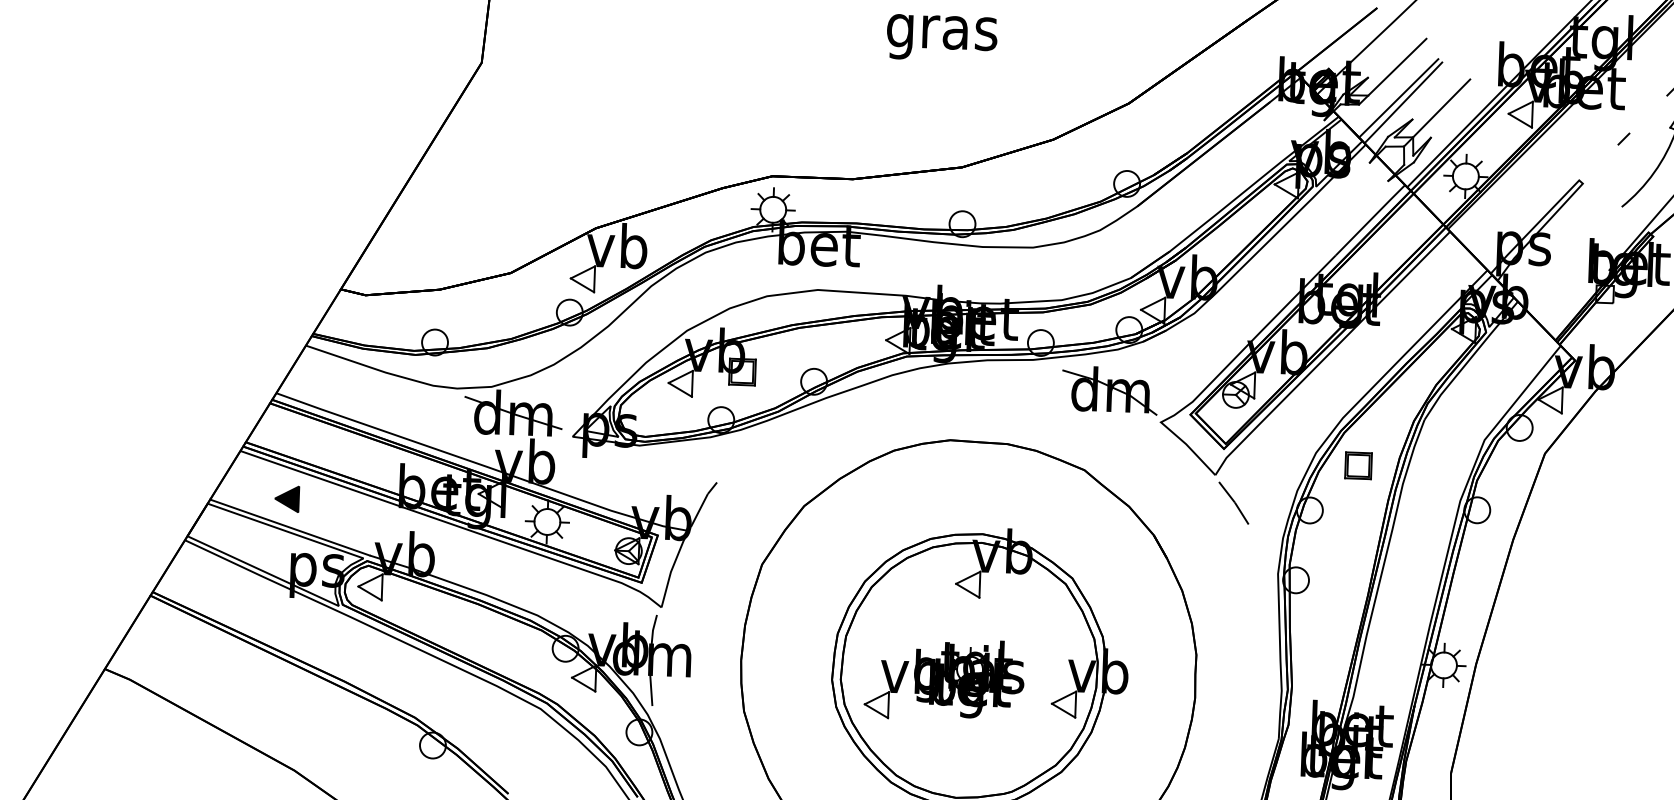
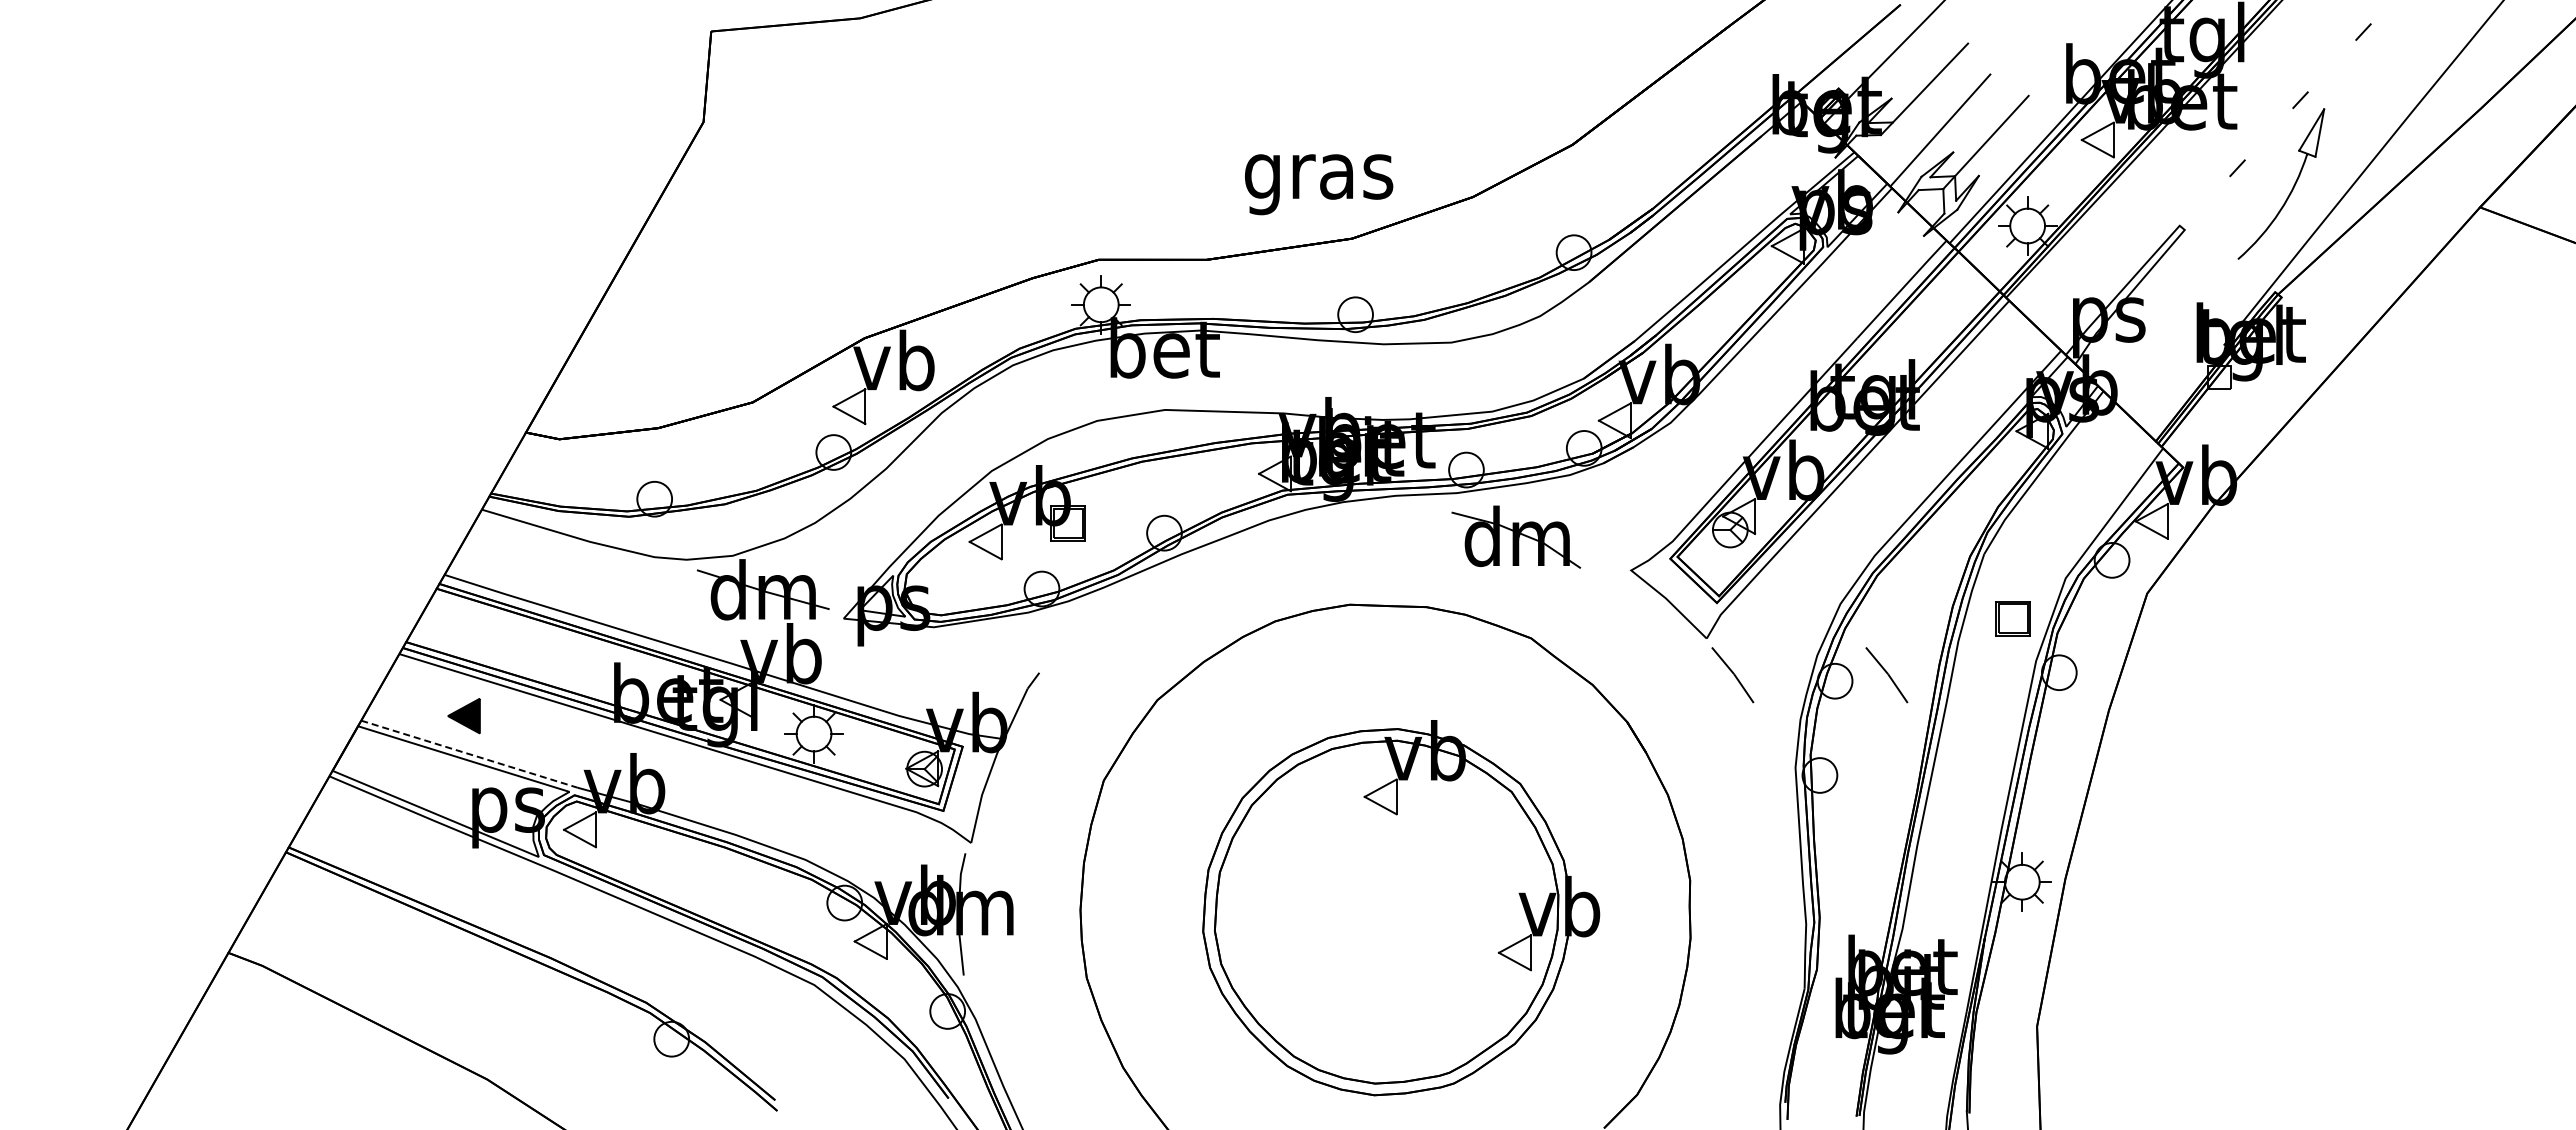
text: (942, 38) -> (1319, 184), moved
line: (1398, 98) -> (1933, 124), removed
part: (1110, 389) -> (1516, 536), moved
part: (1358, 465) -> (2012, 618), moved
line: (1349, 507) -> (1887, 675), added
line: (290, 527) -> (469, 754), solid -> dashed
part: (944, 679) -> (1353, 925), removed

